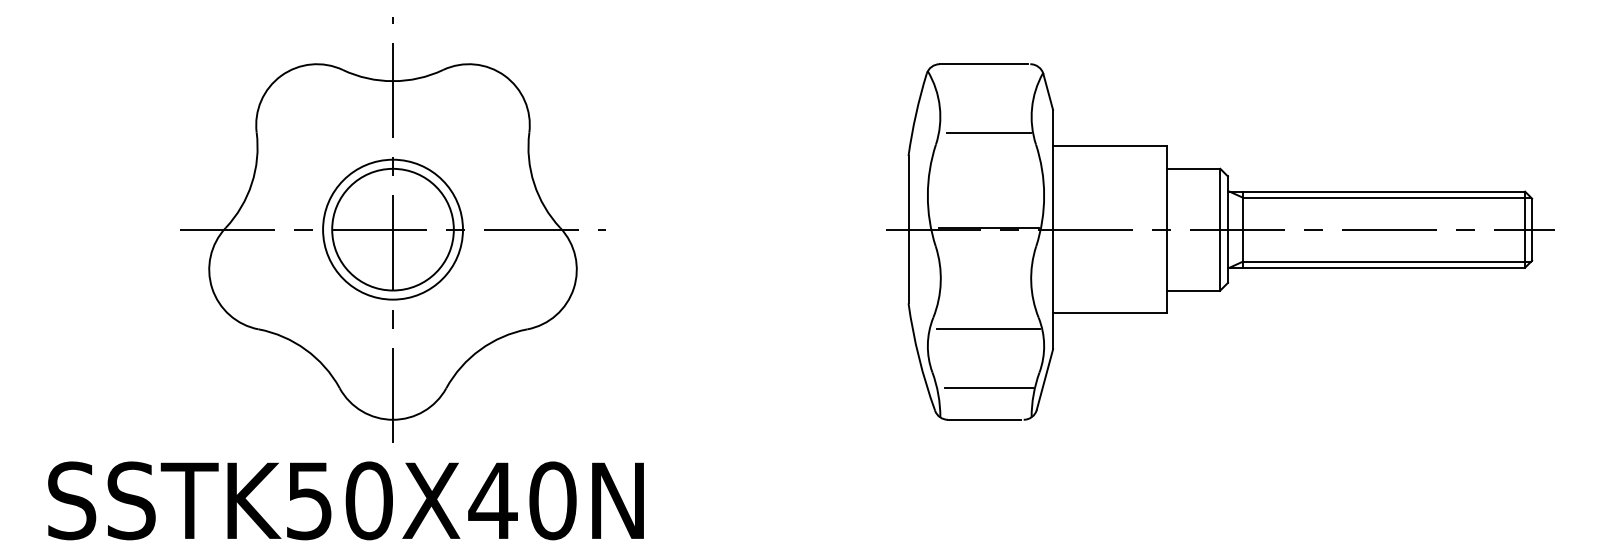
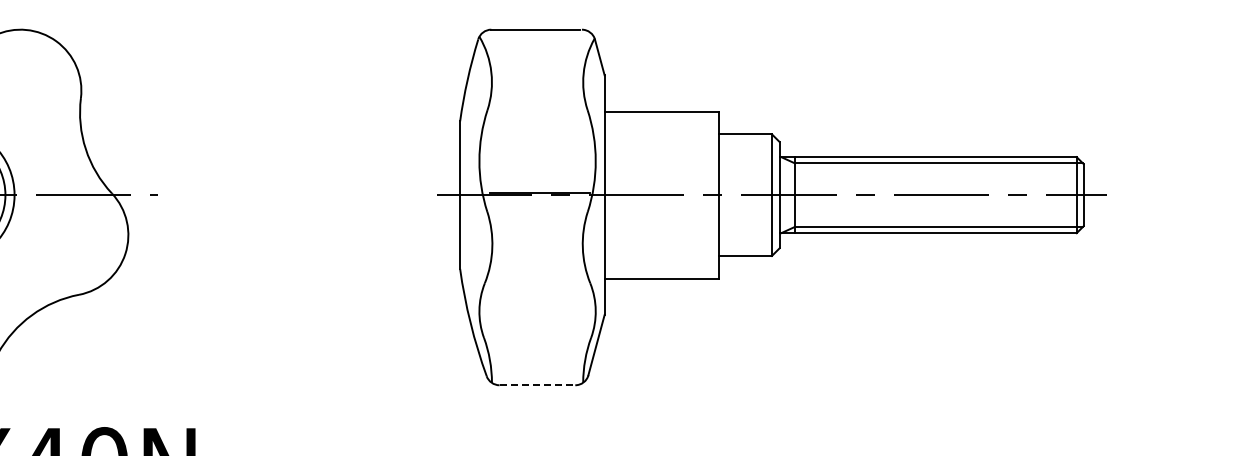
line: (988, 132) -> (540, 97), removed
line: (988, 329) -> (540, 294), removed
line: (988, 388) -> (540, 353), removed
line: (984, 419) -> (536, 384), solid -> dashed

